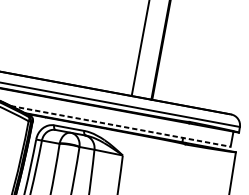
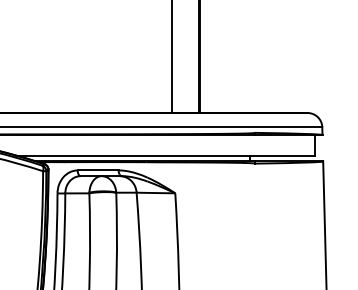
line: (120, 126) -> (165, 155), dashed -> solid

